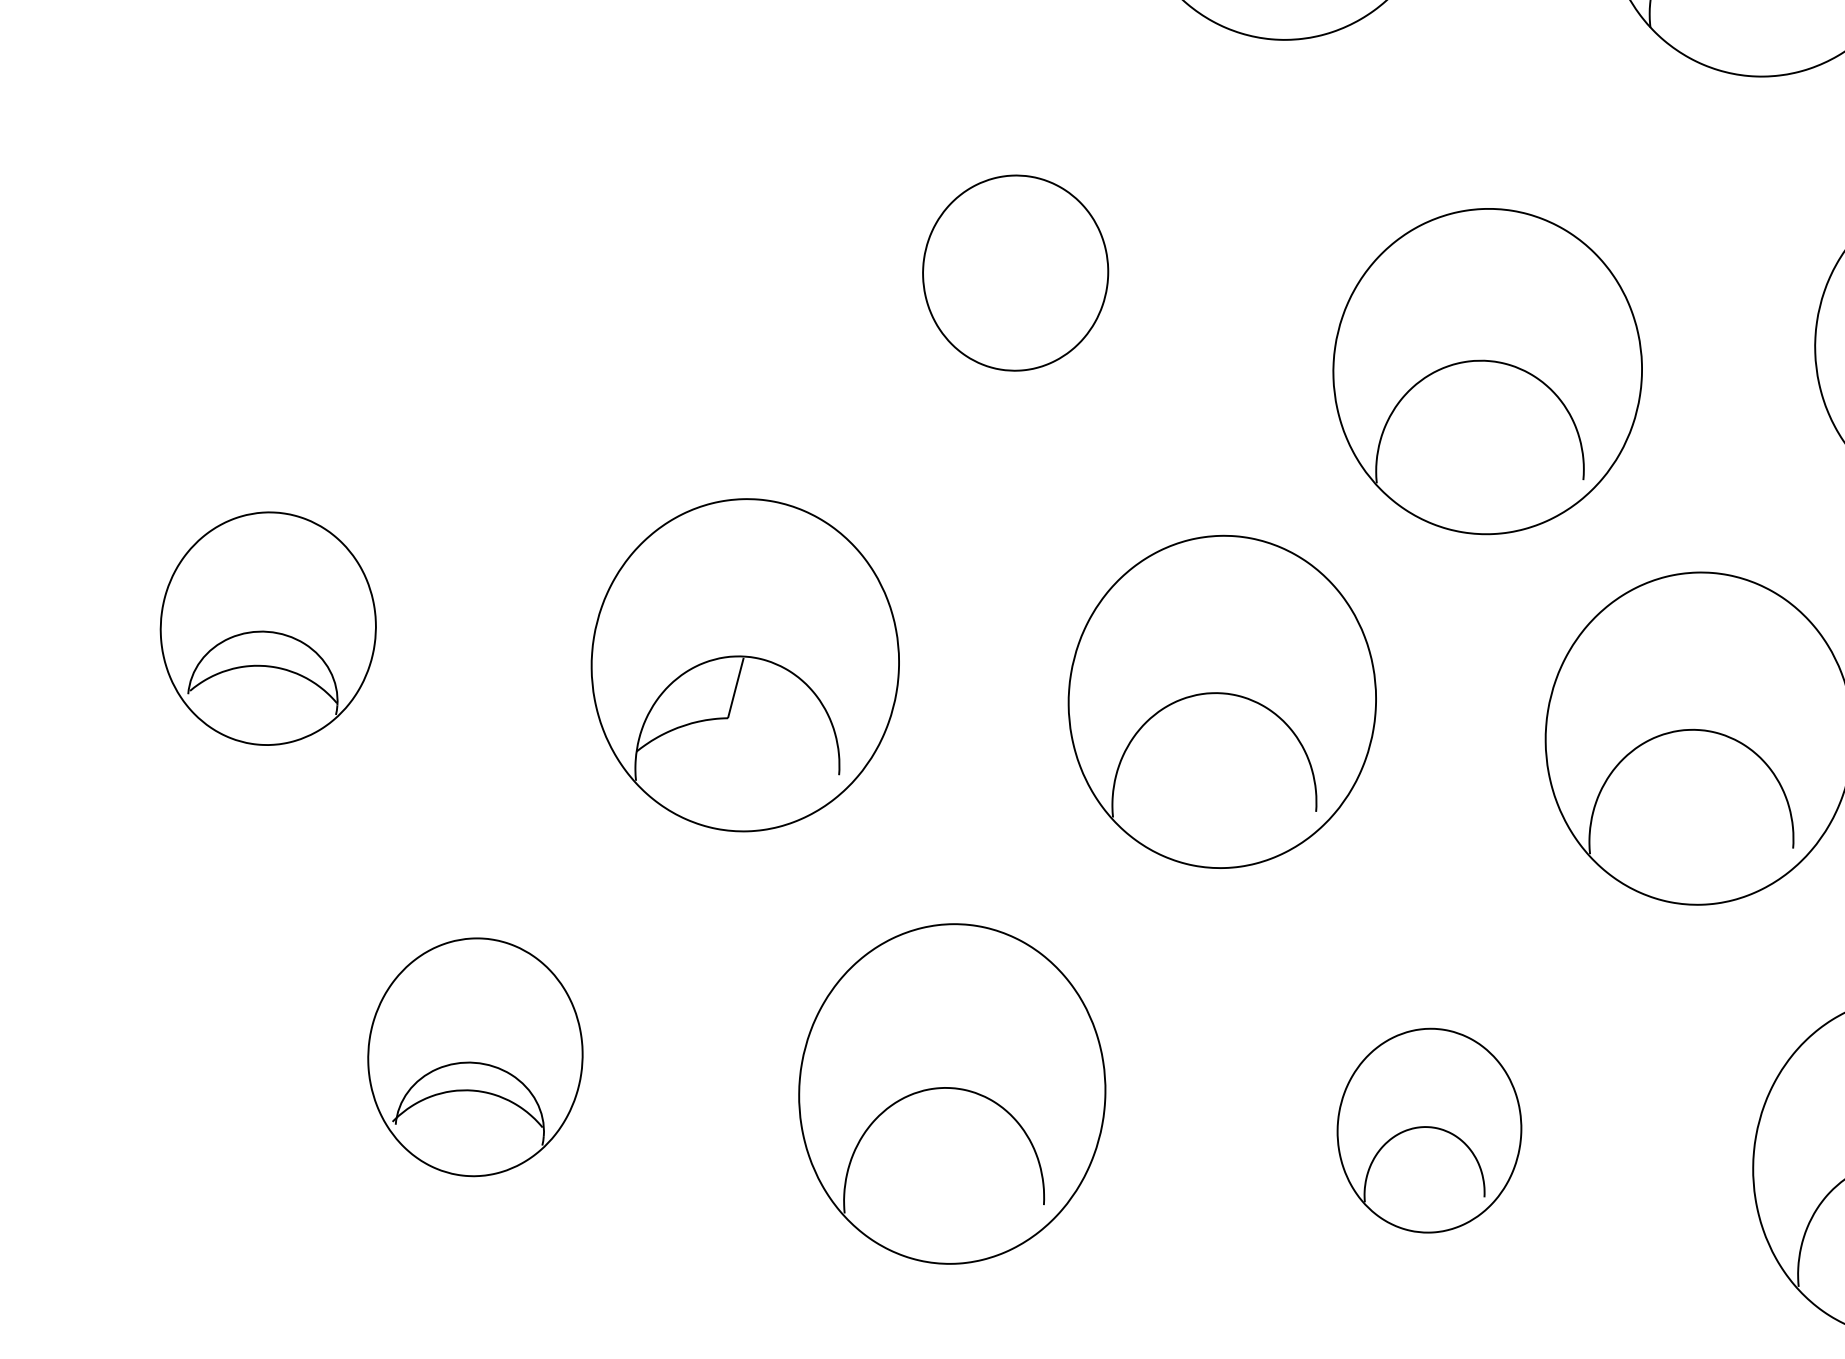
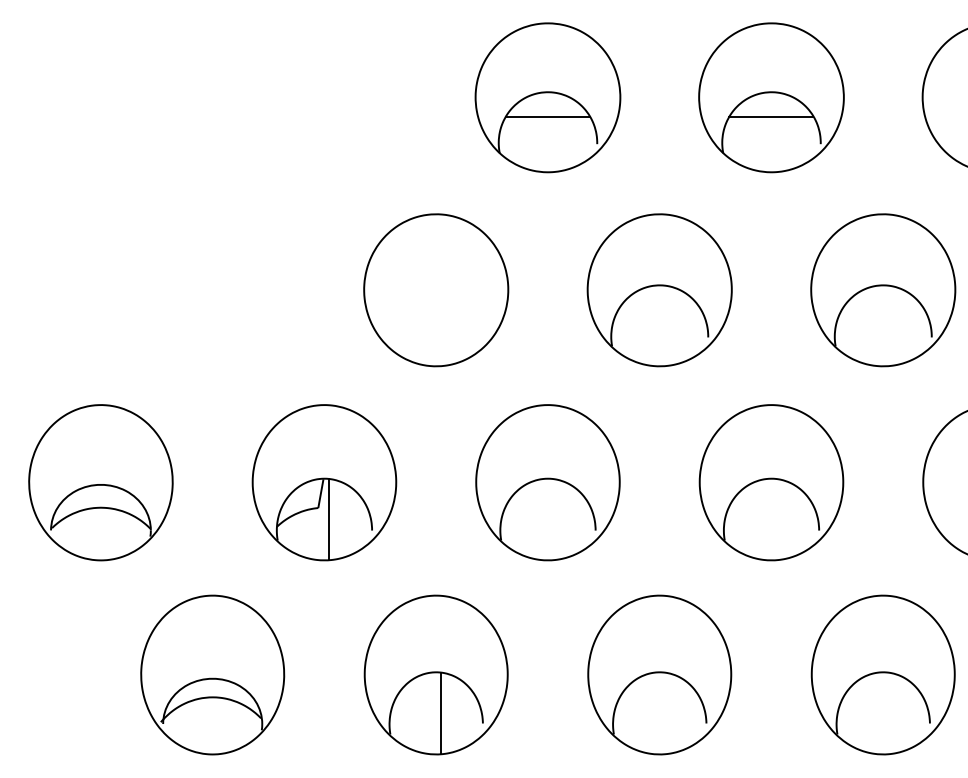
part: (1015, 273) -> (436, 290), size x1.67
part: (1487, 371) -> (659, 290), moved
part: (267, 627) -> (100, 482), size x1.43
line: (747, 744) -> (328, 519), added
part: (474, 1056) -> (212, 674), size x1.43
part: (1428, 1129) -> (659, 674), size x1.67
line: (955, 1174) -> (440, 712), added

